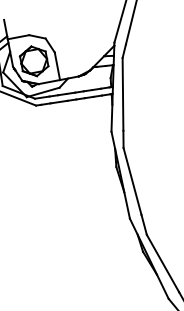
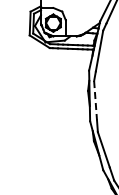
line: (132, 181) -> (95, 100), solid -> dashed

